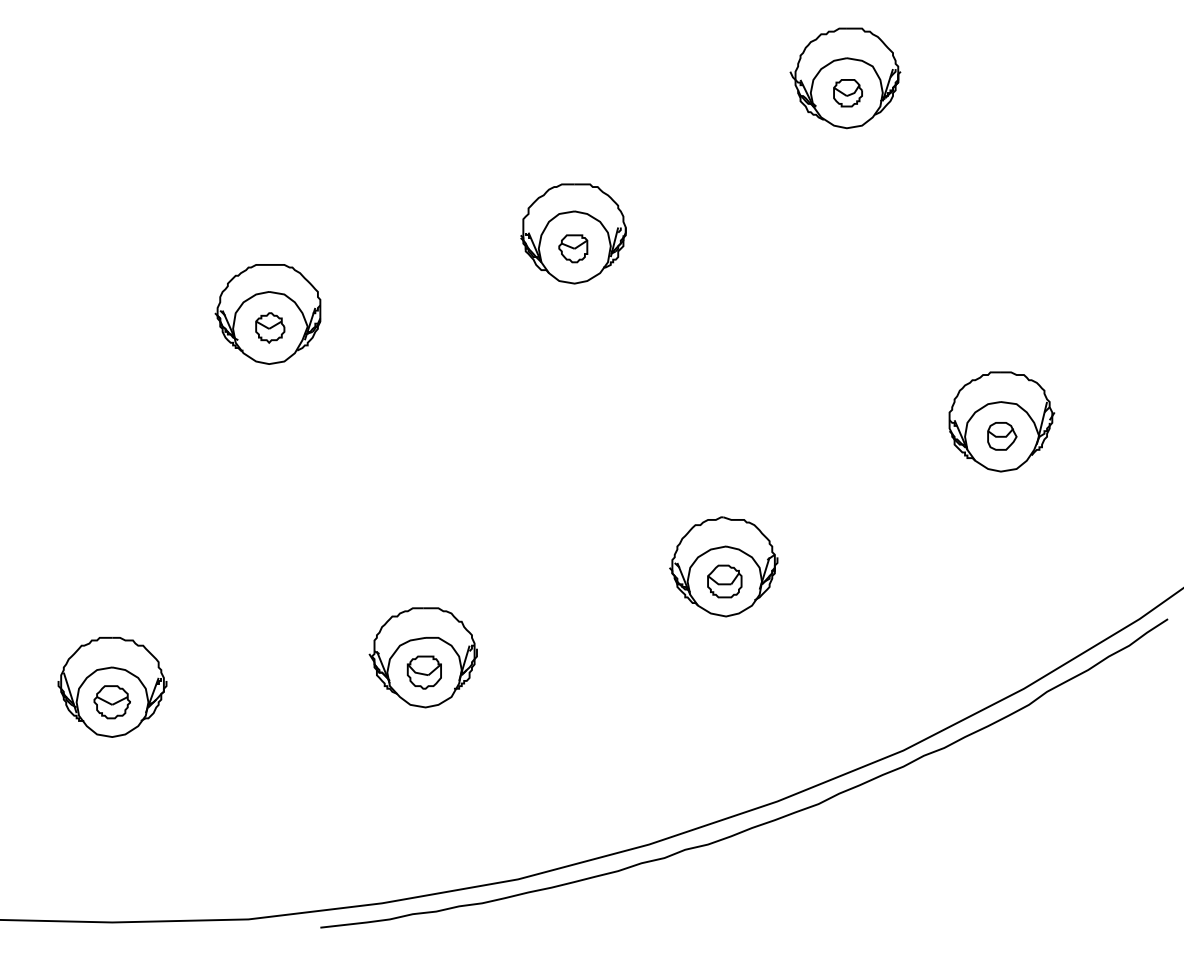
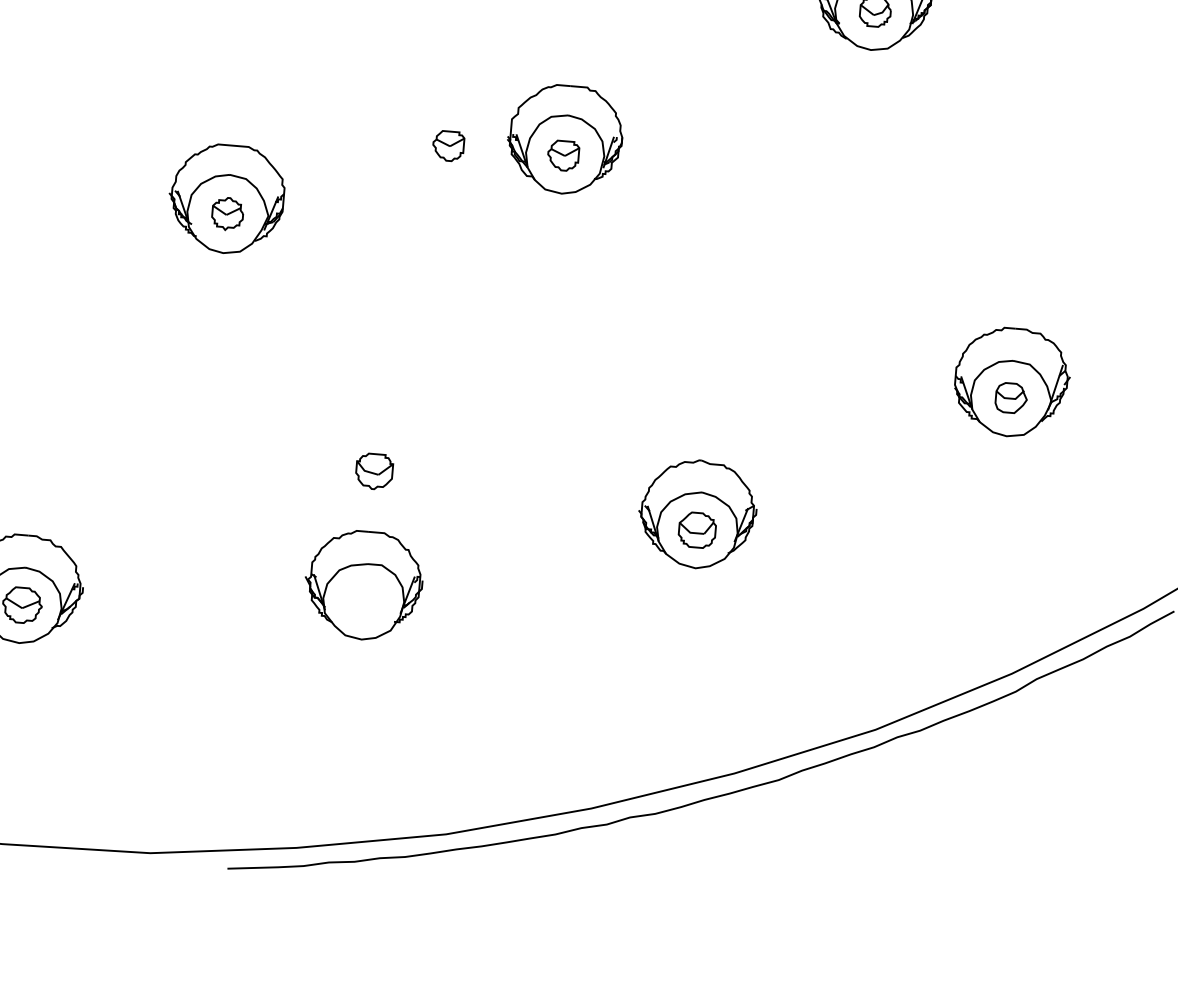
part: (467, 248) -> (448, 145), added
part: (423, 672) -> (373, 471), moved

